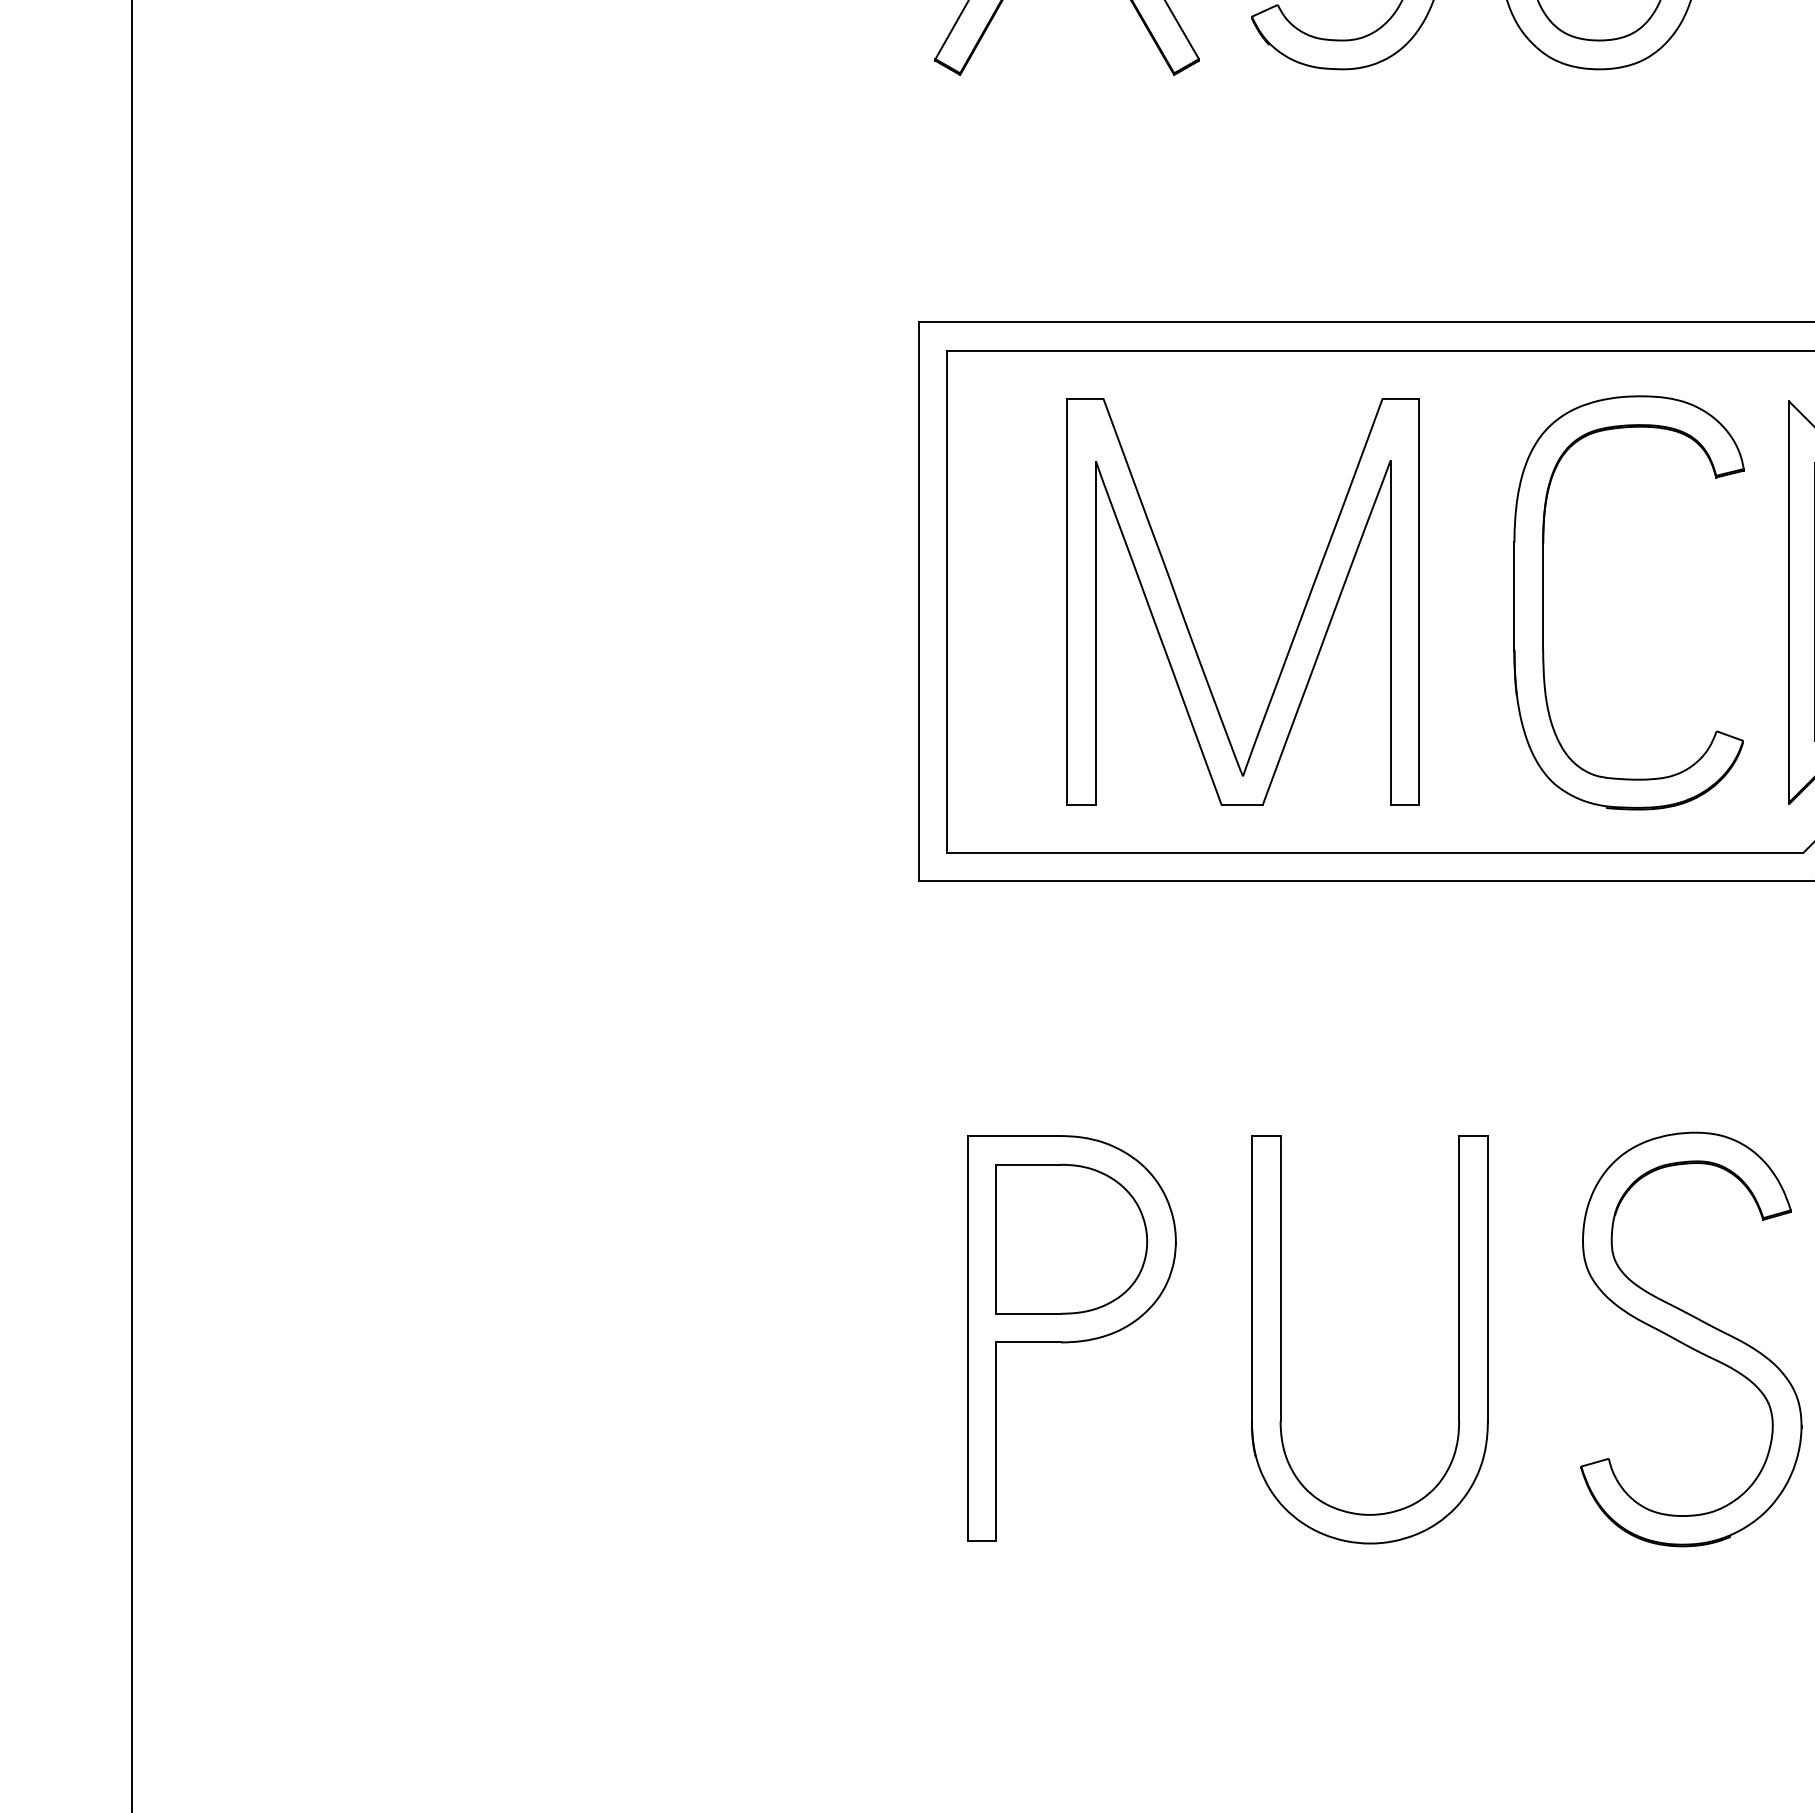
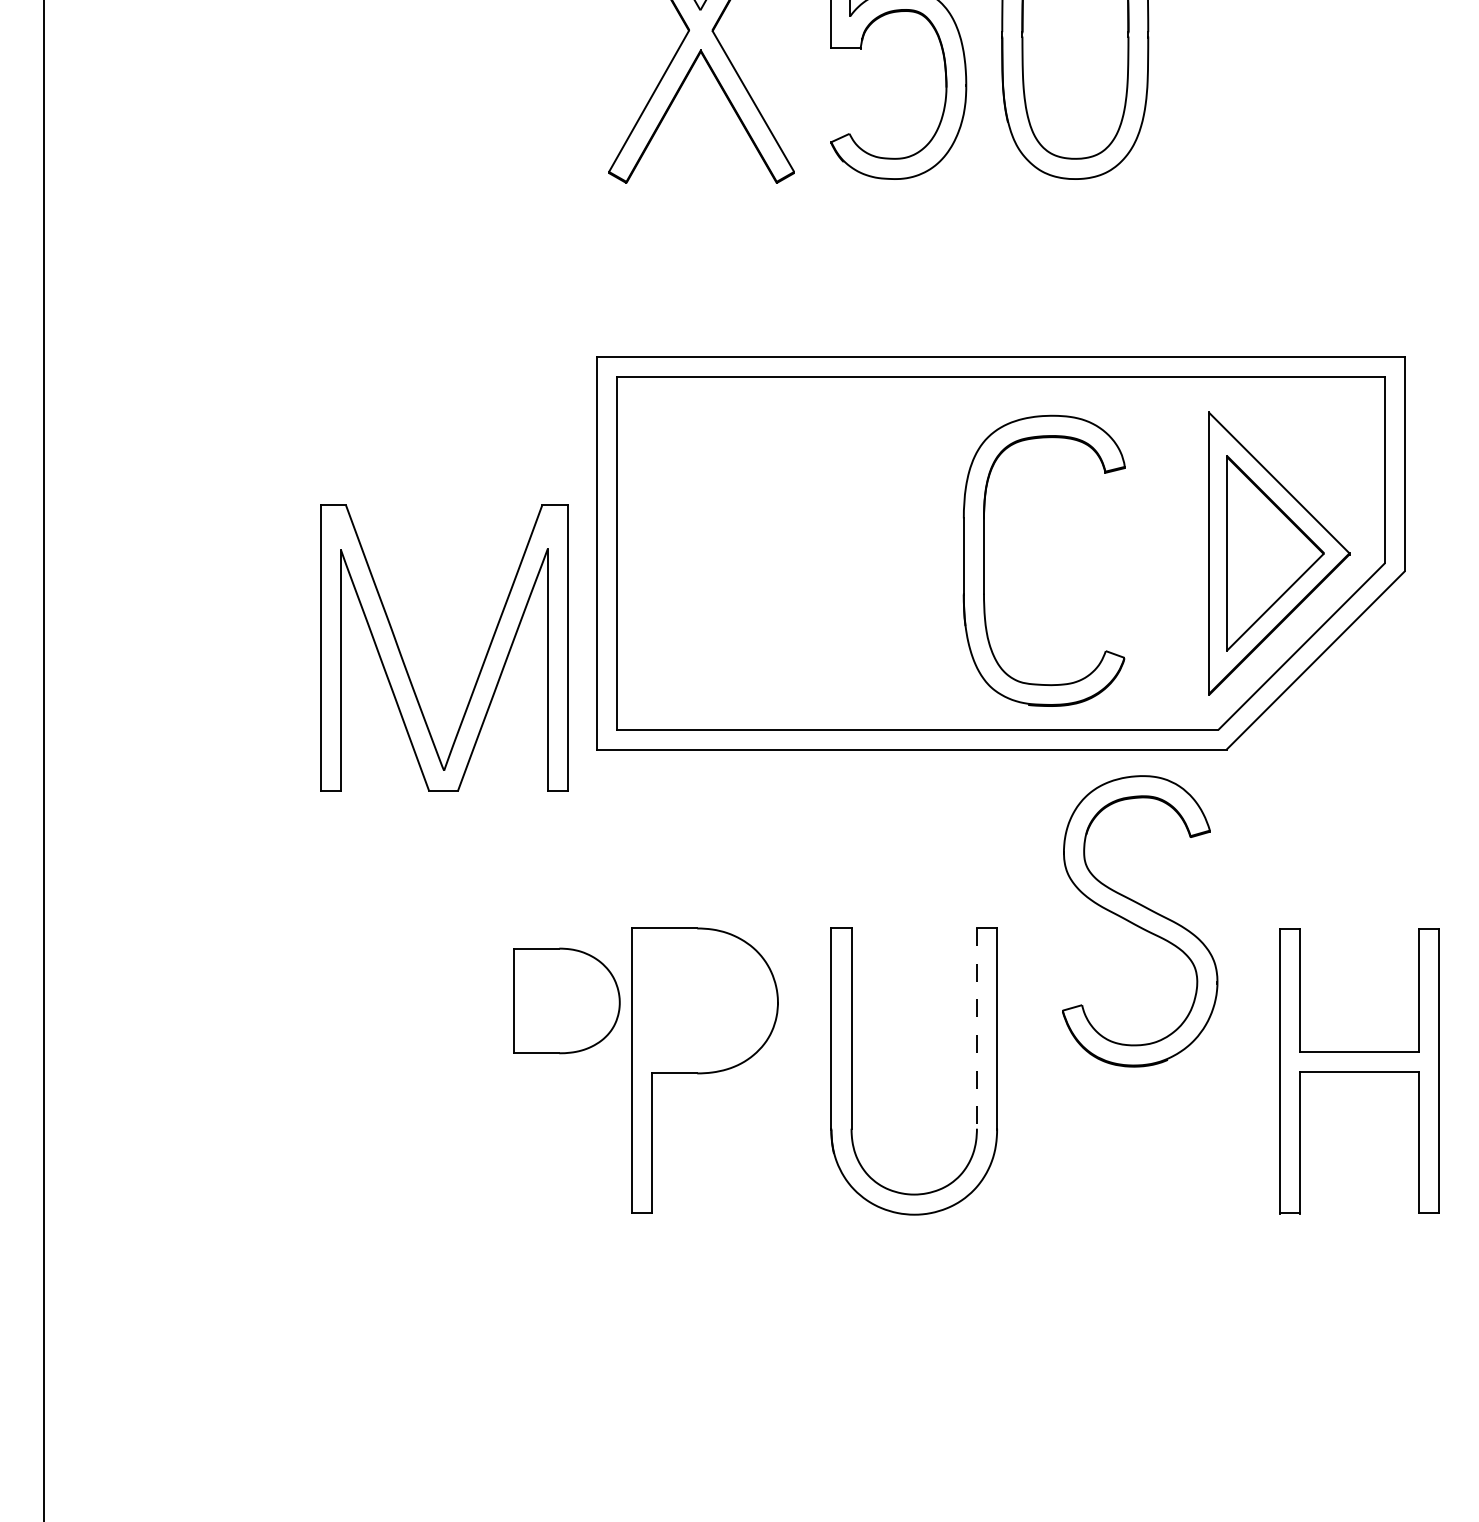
part: (1543, 602) -> (984, 560), moved
part: (1299, 619) -> (483, 660), moved
part: (1071, 1238) -> (566, 1000), moved
line: (1458, 1278) -> (976, 1028), solid -> dashed
part: (1691, 1339) -> (1140, 921), moved

